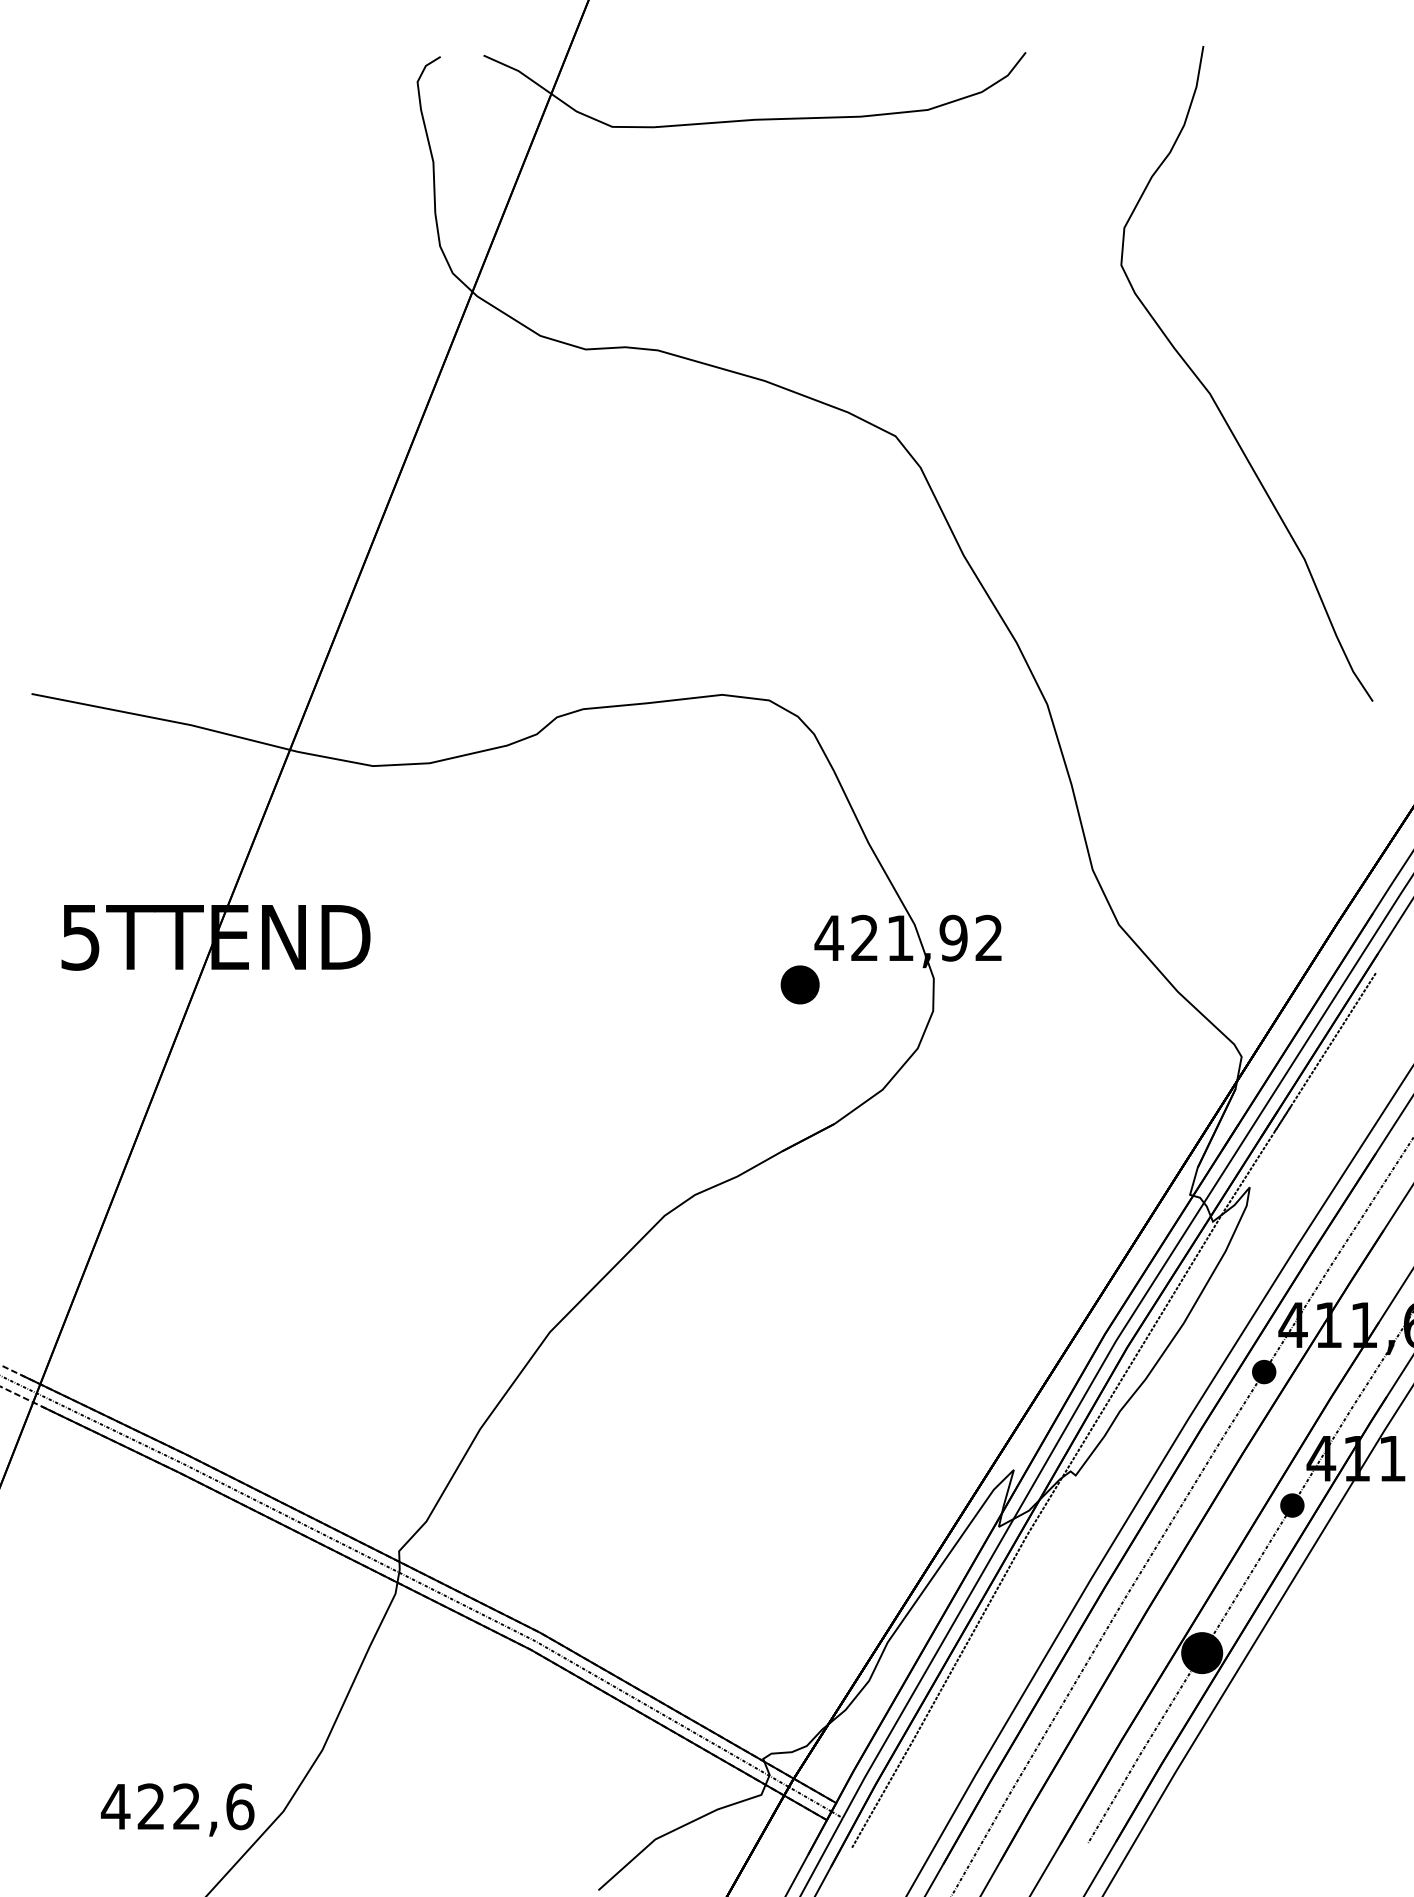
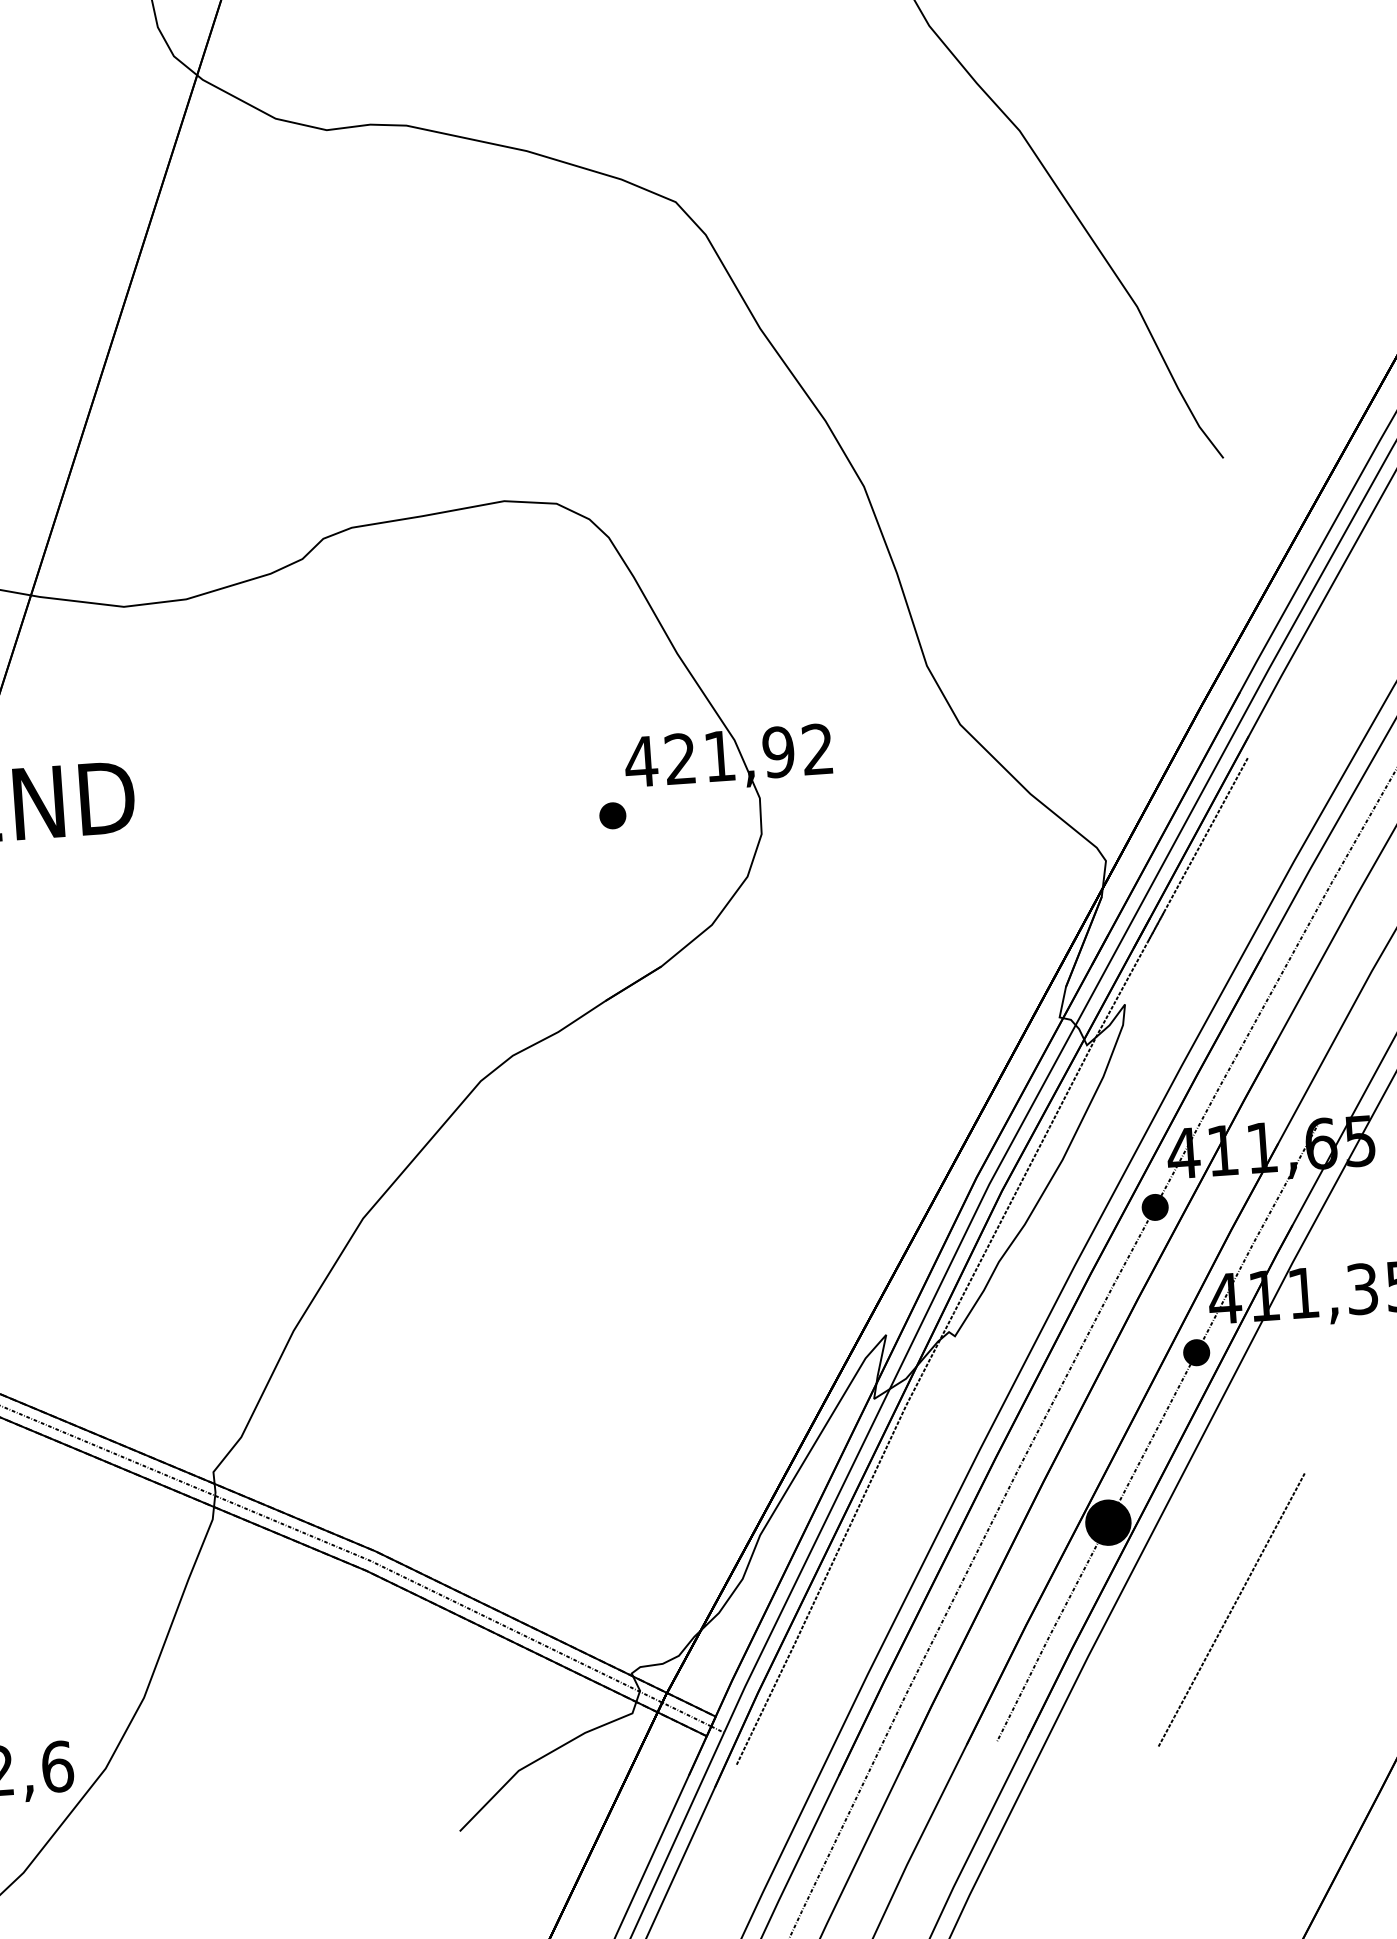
part: (800, 985) -> (613, 816), size x0.62
curve: (1307, 1738) -> (1231, 1608), added

